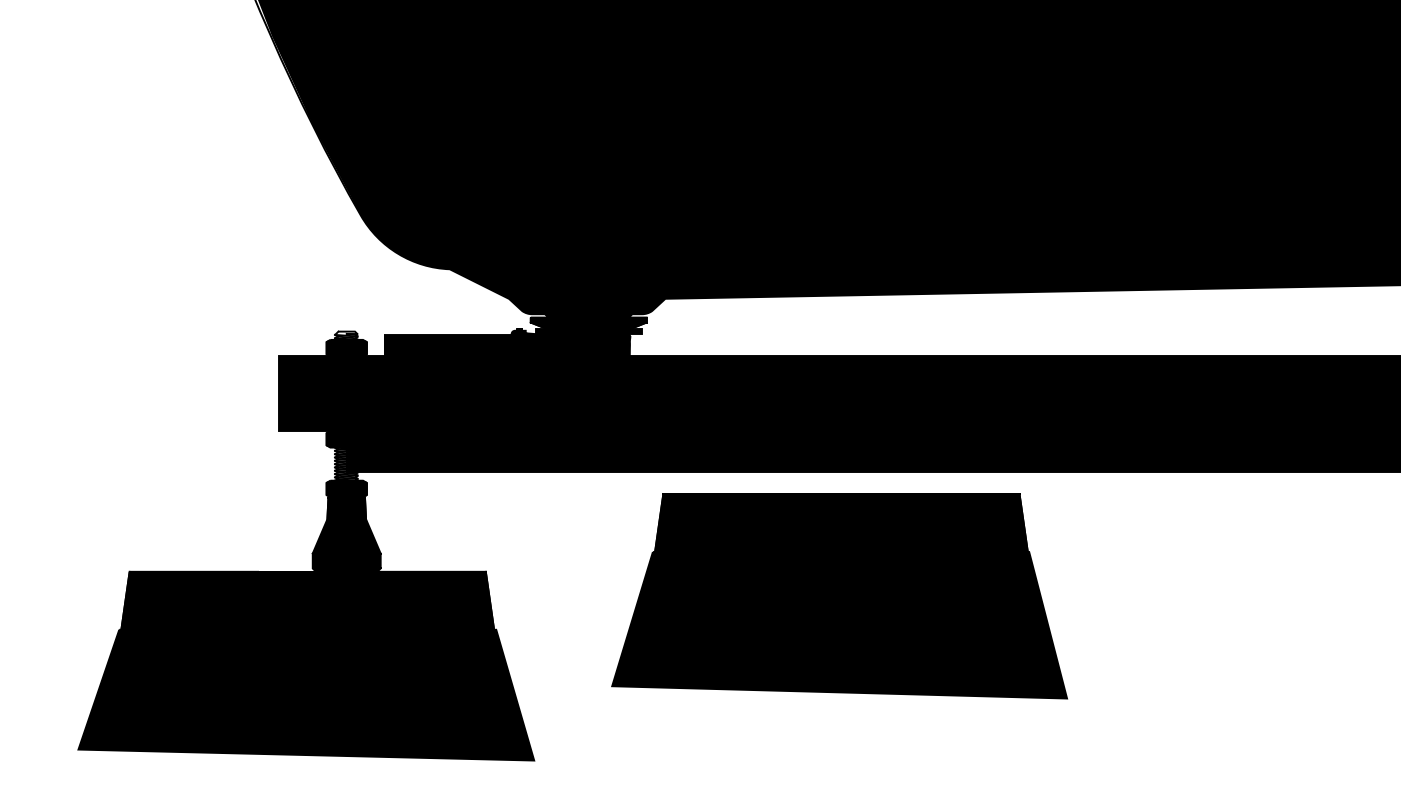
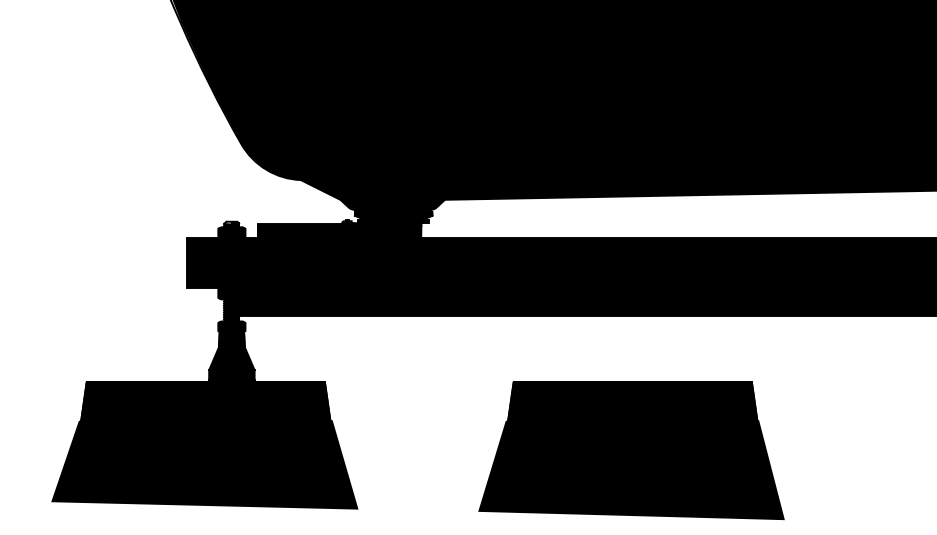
part: (839, 595) -> (631, 450), moved

